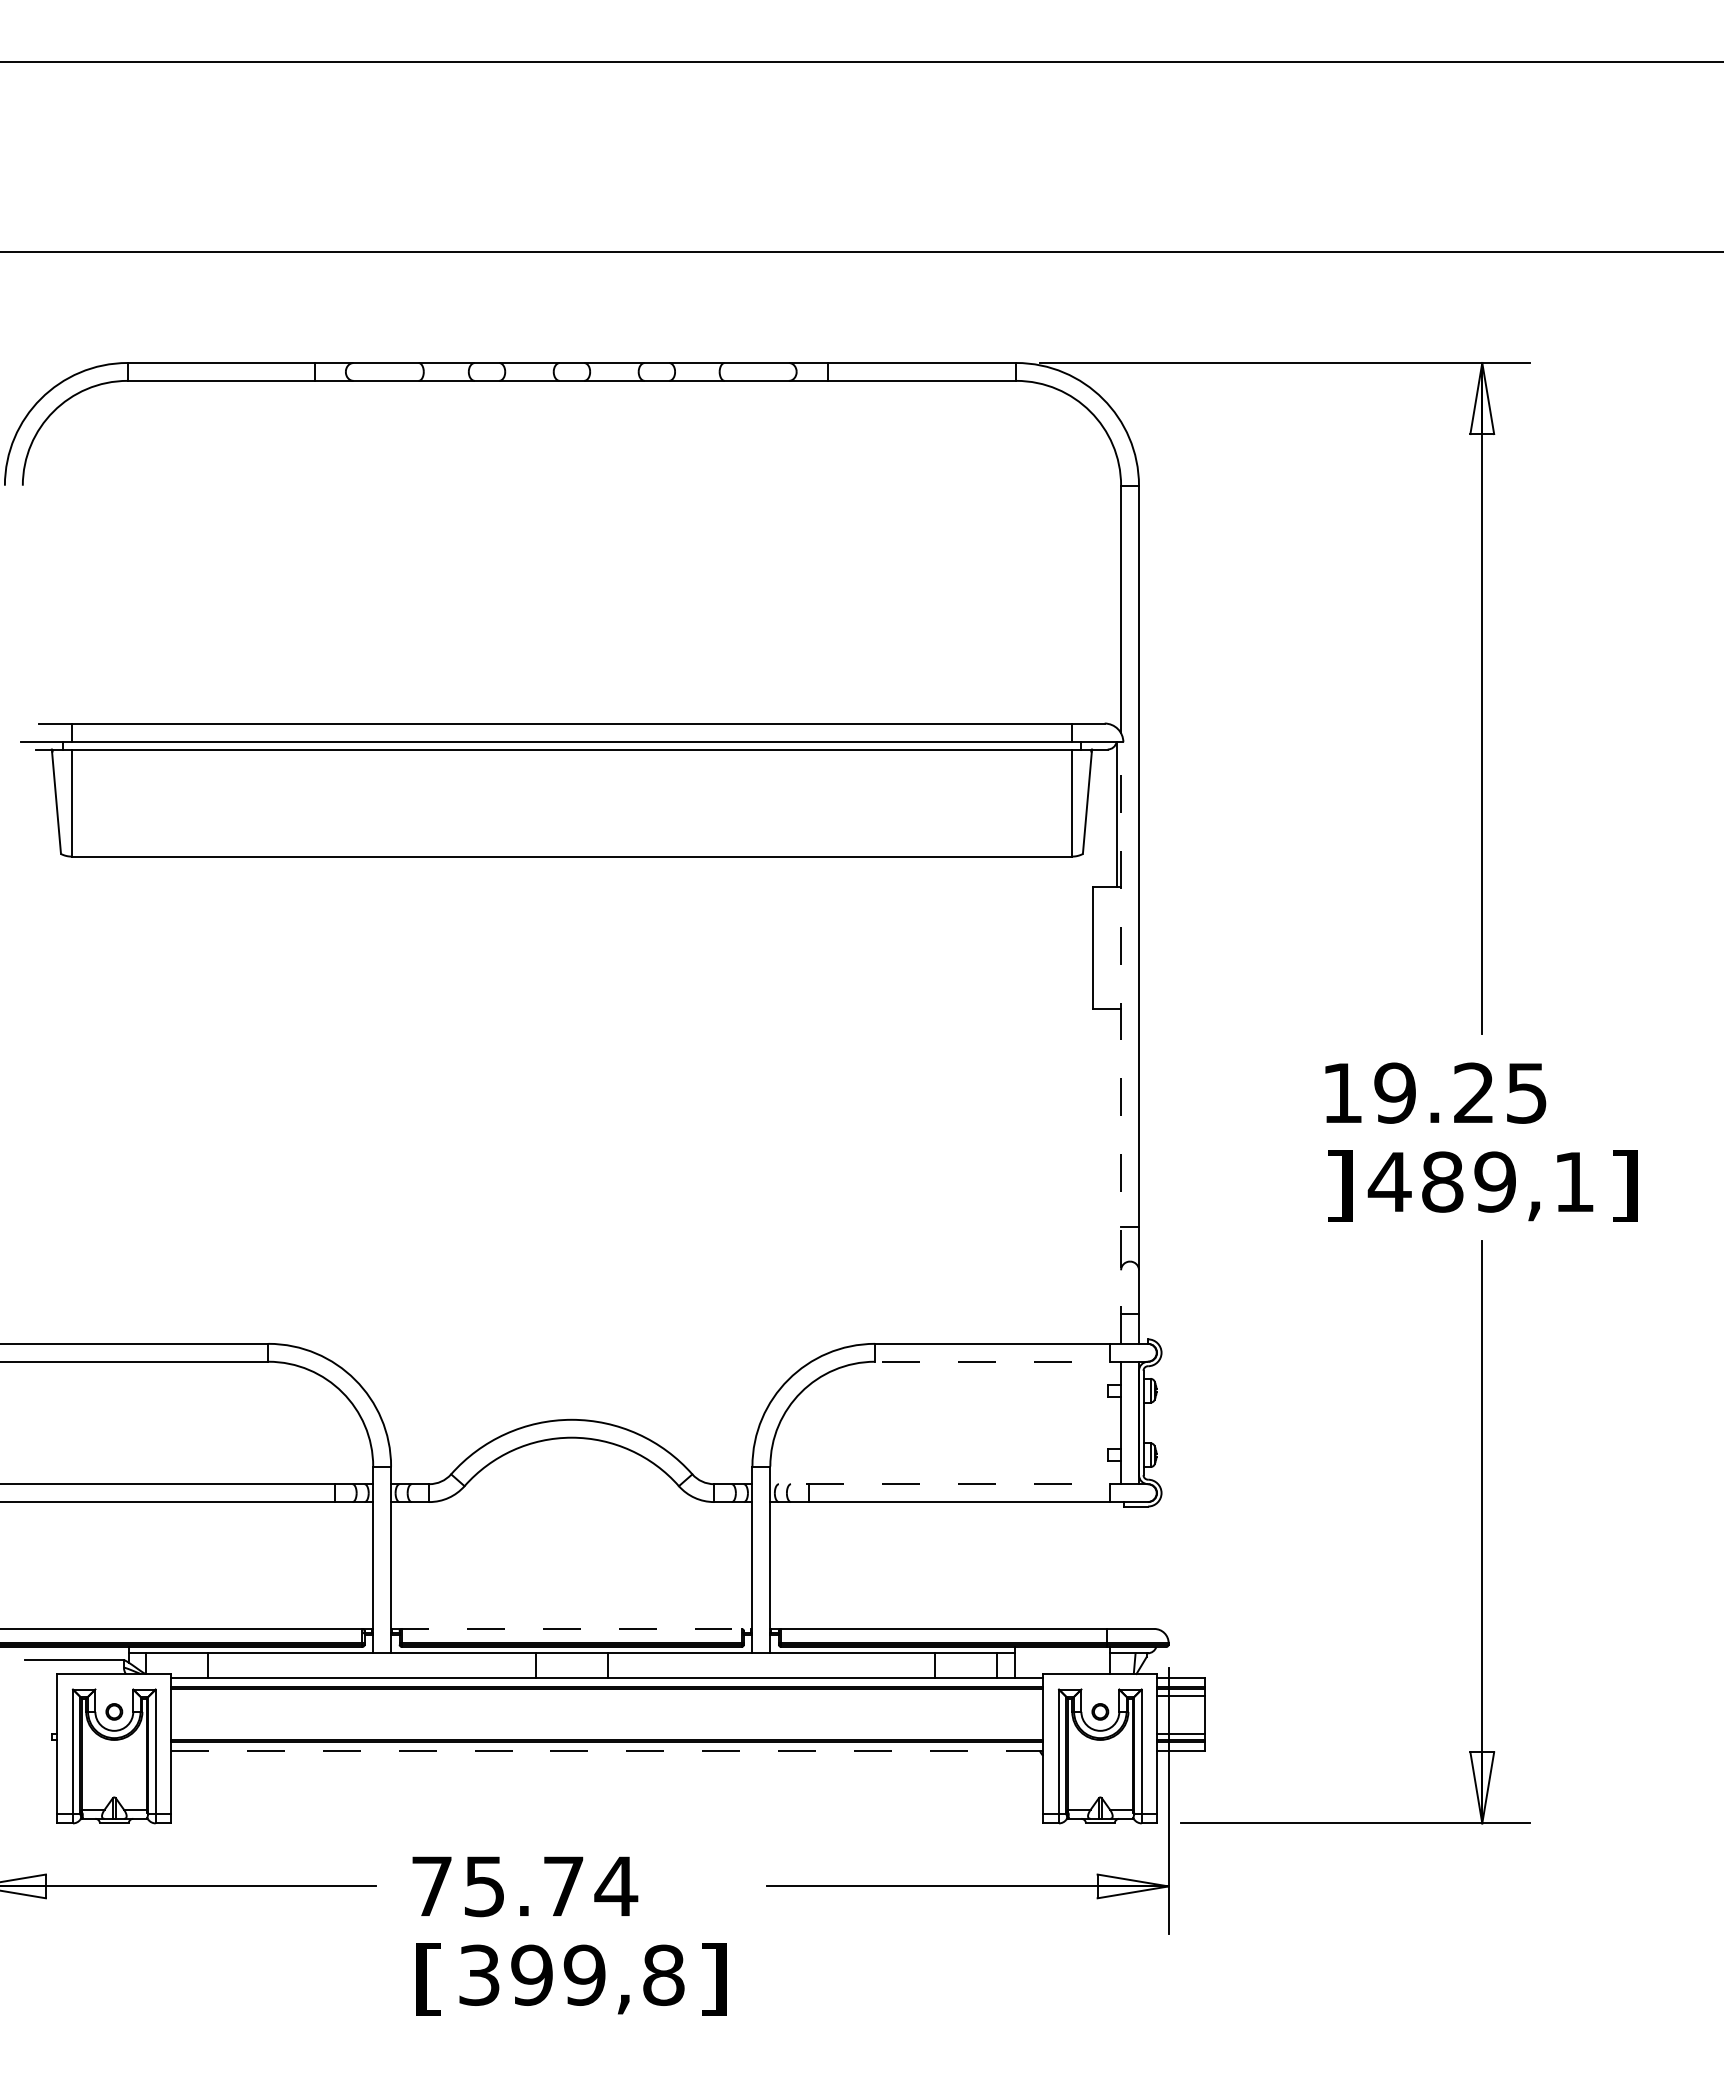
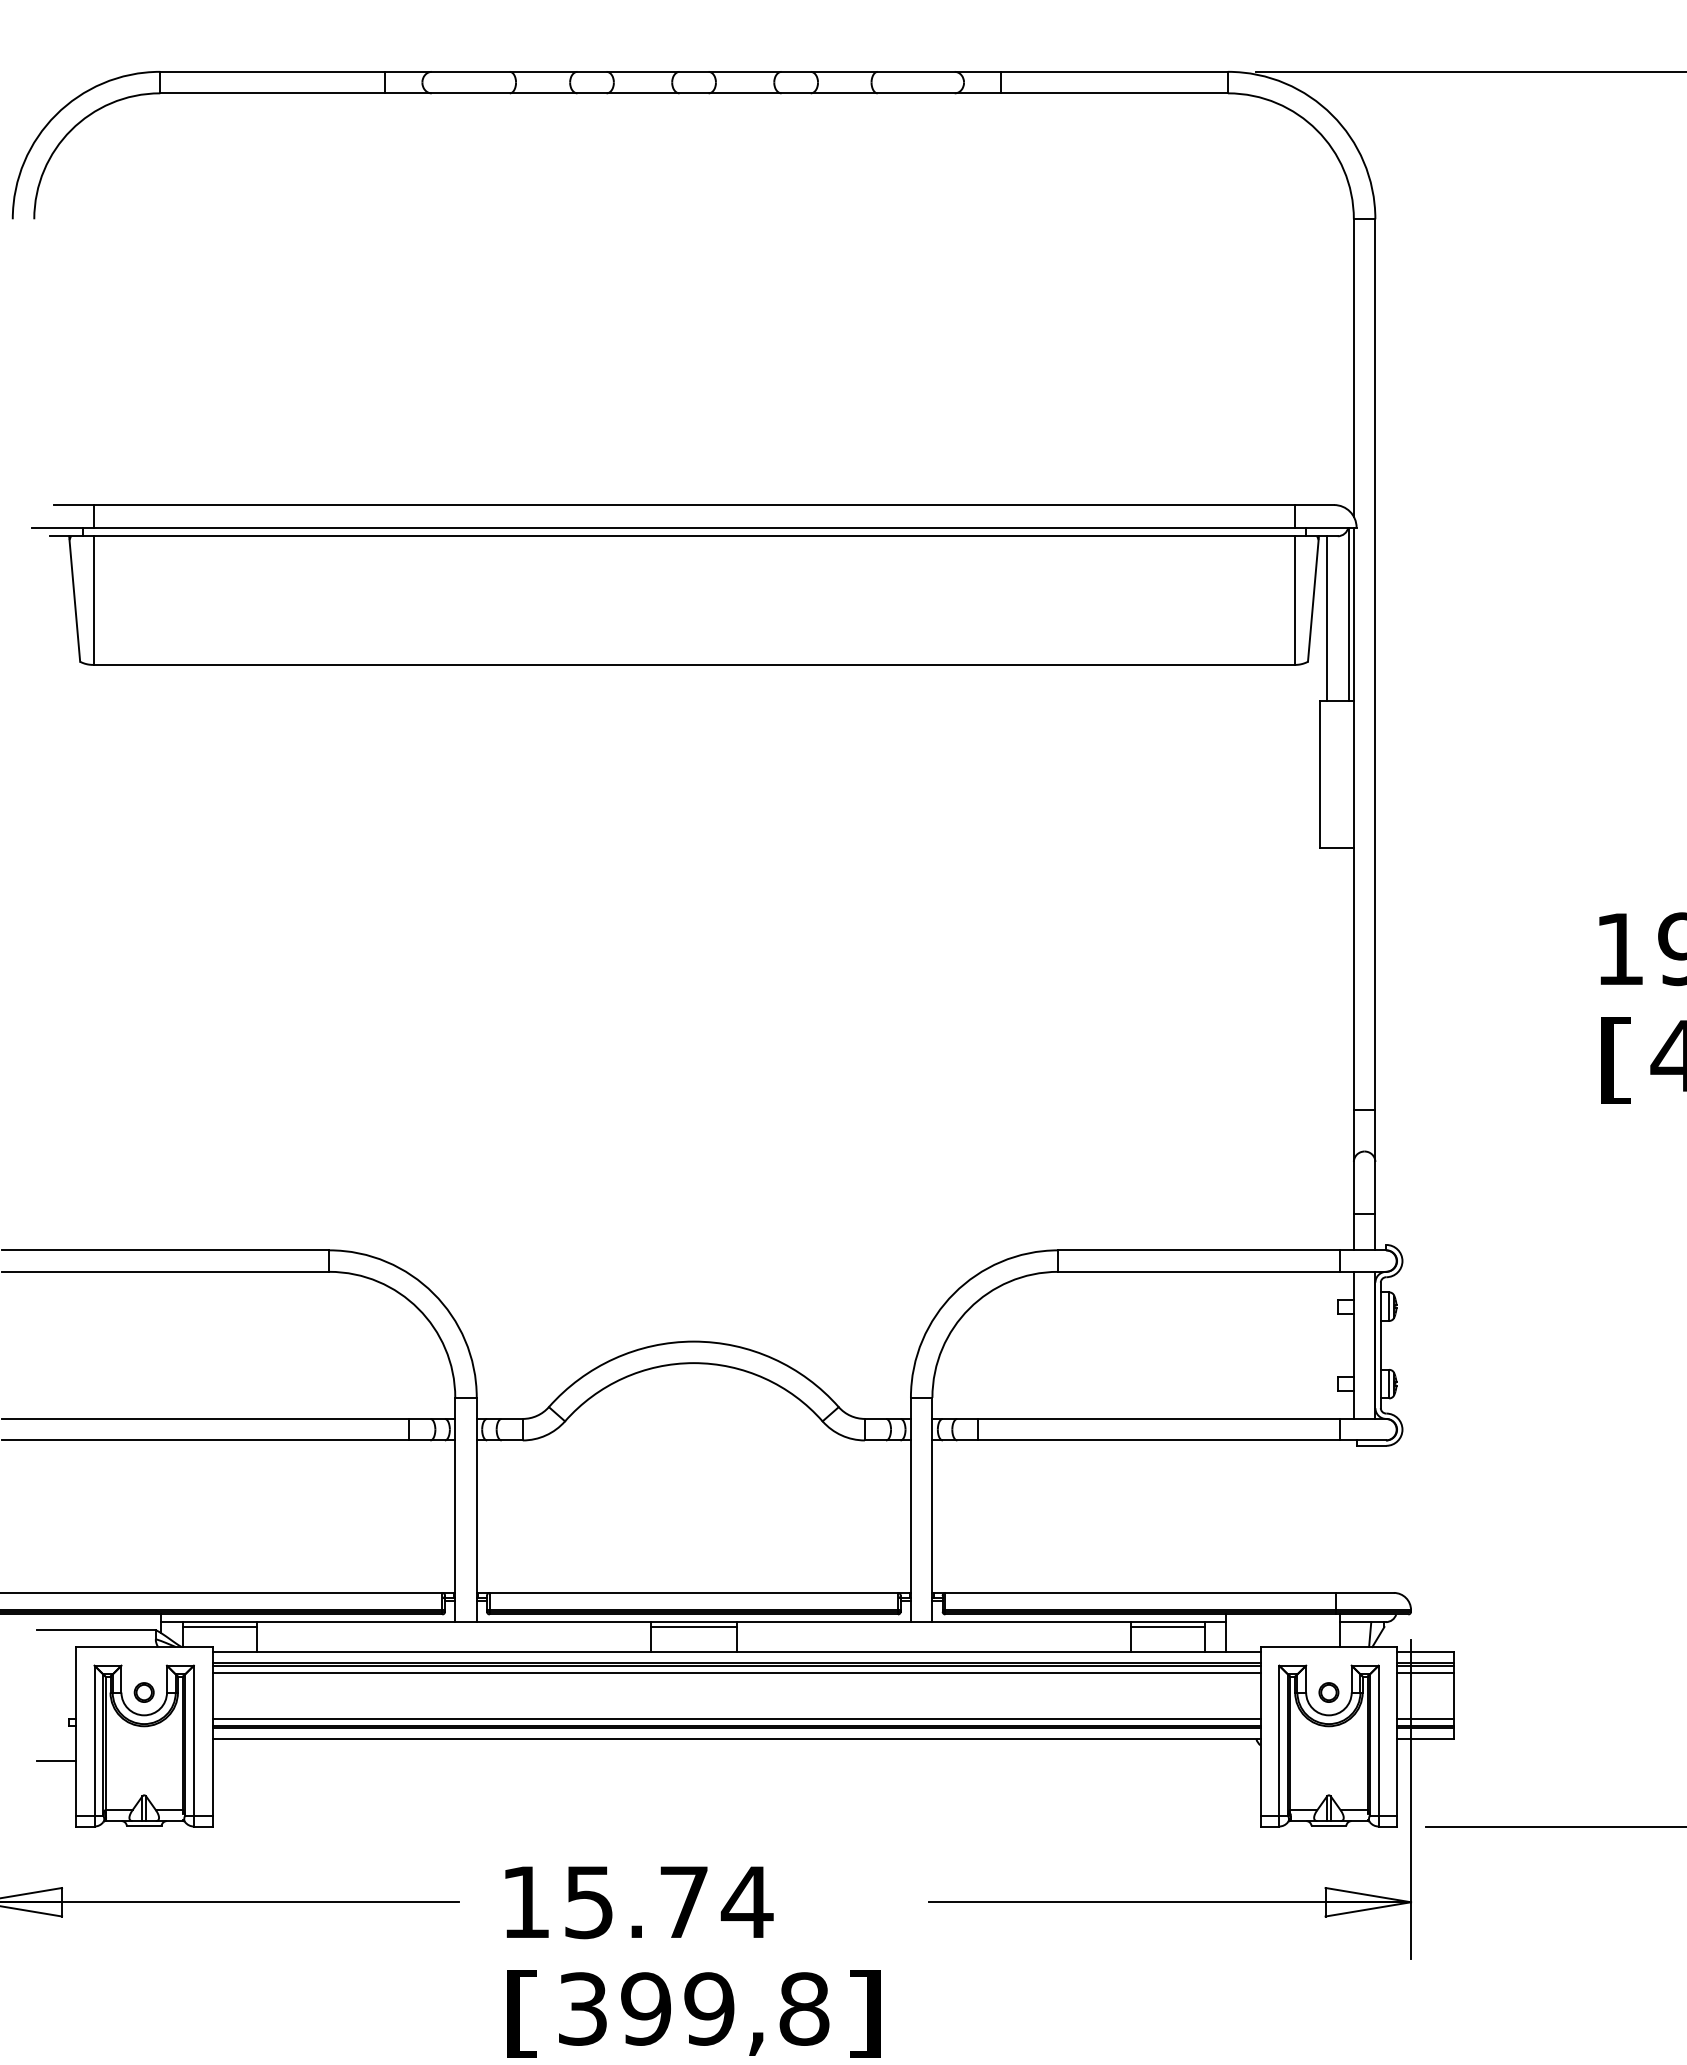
line: (1098, 817) -> (1326, 617), added
line: (1121, 1043) -> (1354, 889), dashed -> solid
text: (1339, 1185) -> (1616, 1060), ] -> [
line: (1010, 1361) -> (1220, 1271), dashed -> solid
line: (959, 1484) -> (1159, 1419), dashed -> solid
line: (571, 1628) -> (693, 1592), dashed -> solid
line: (177, 1657) -> (220, 1627), added
line: (571, 1657) -> (693, 1627), added
line: (966, 1657) -> (1168, 1627), added
line: (607, 1695) -> (736, 1672), added
line: (607, 1733) -> (736, 1718), added
line: (606, 1750) -> (735, 1738), dashed -> solid
line: (41, 1769) -> (56, 1761), added
text: (431, 1885) -> (525, 1901), 75.74 -> 15.74

